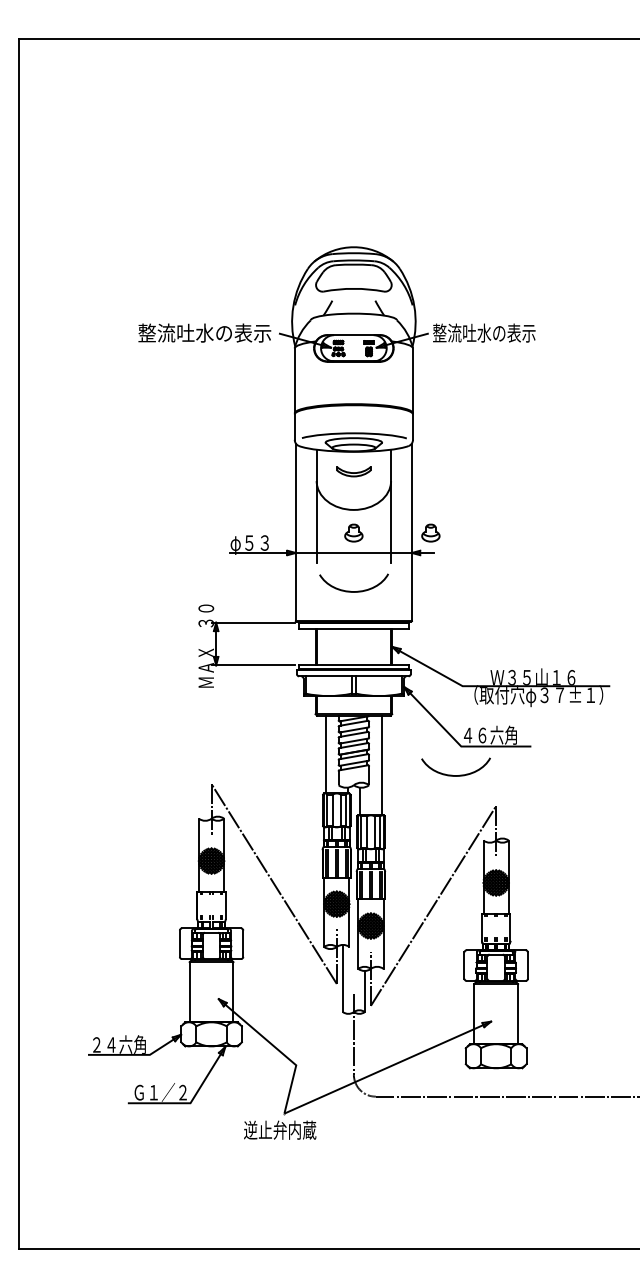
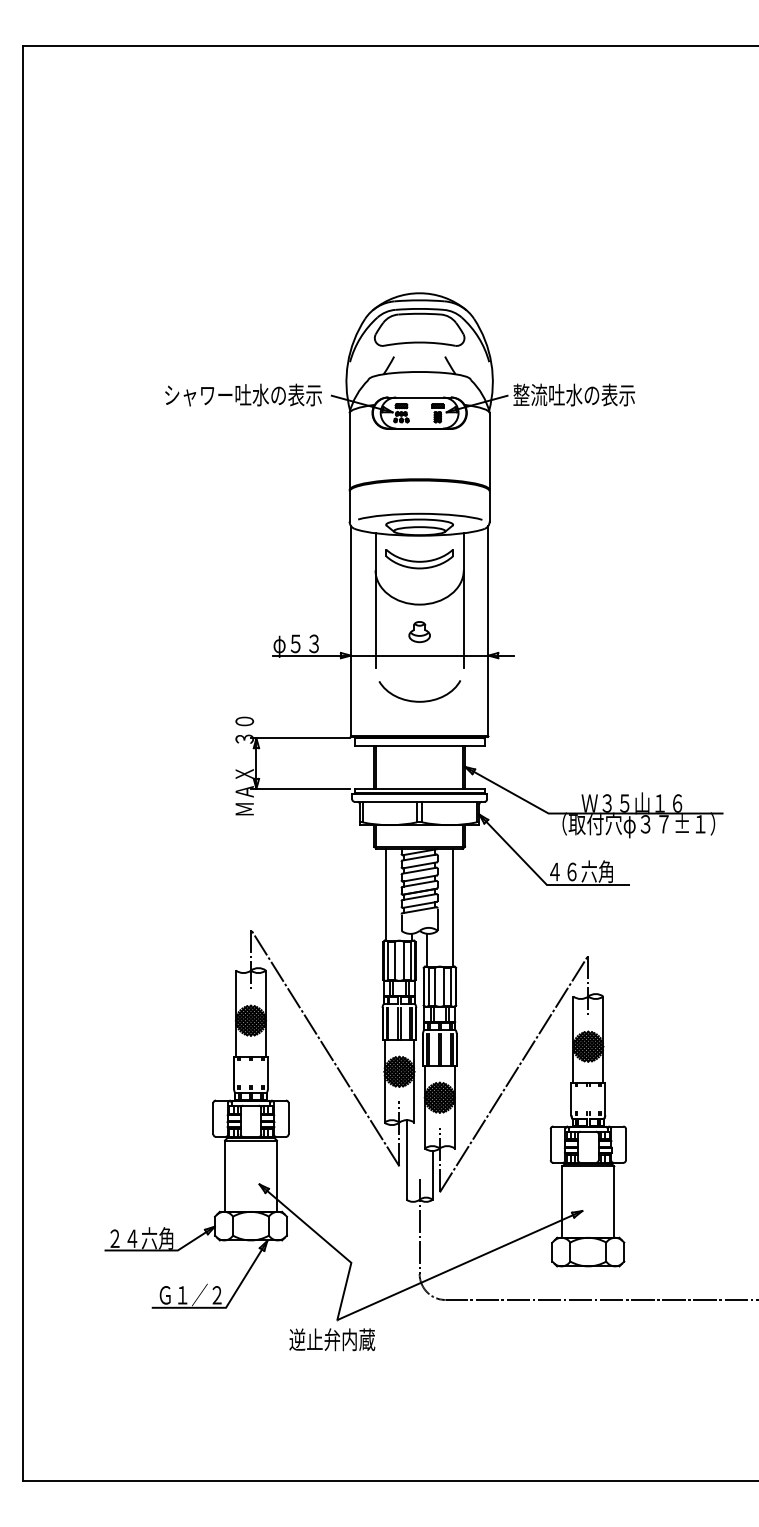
text: (204, 332) -> (242, 394), 整流吐水の表示 -> シャワー吐水の表示
part: (353, 471) -> (419, 559), size x1.67
part: (430, 532) -> (510, 631), removed
curve: (452, 774) -> (536, 918), removed

